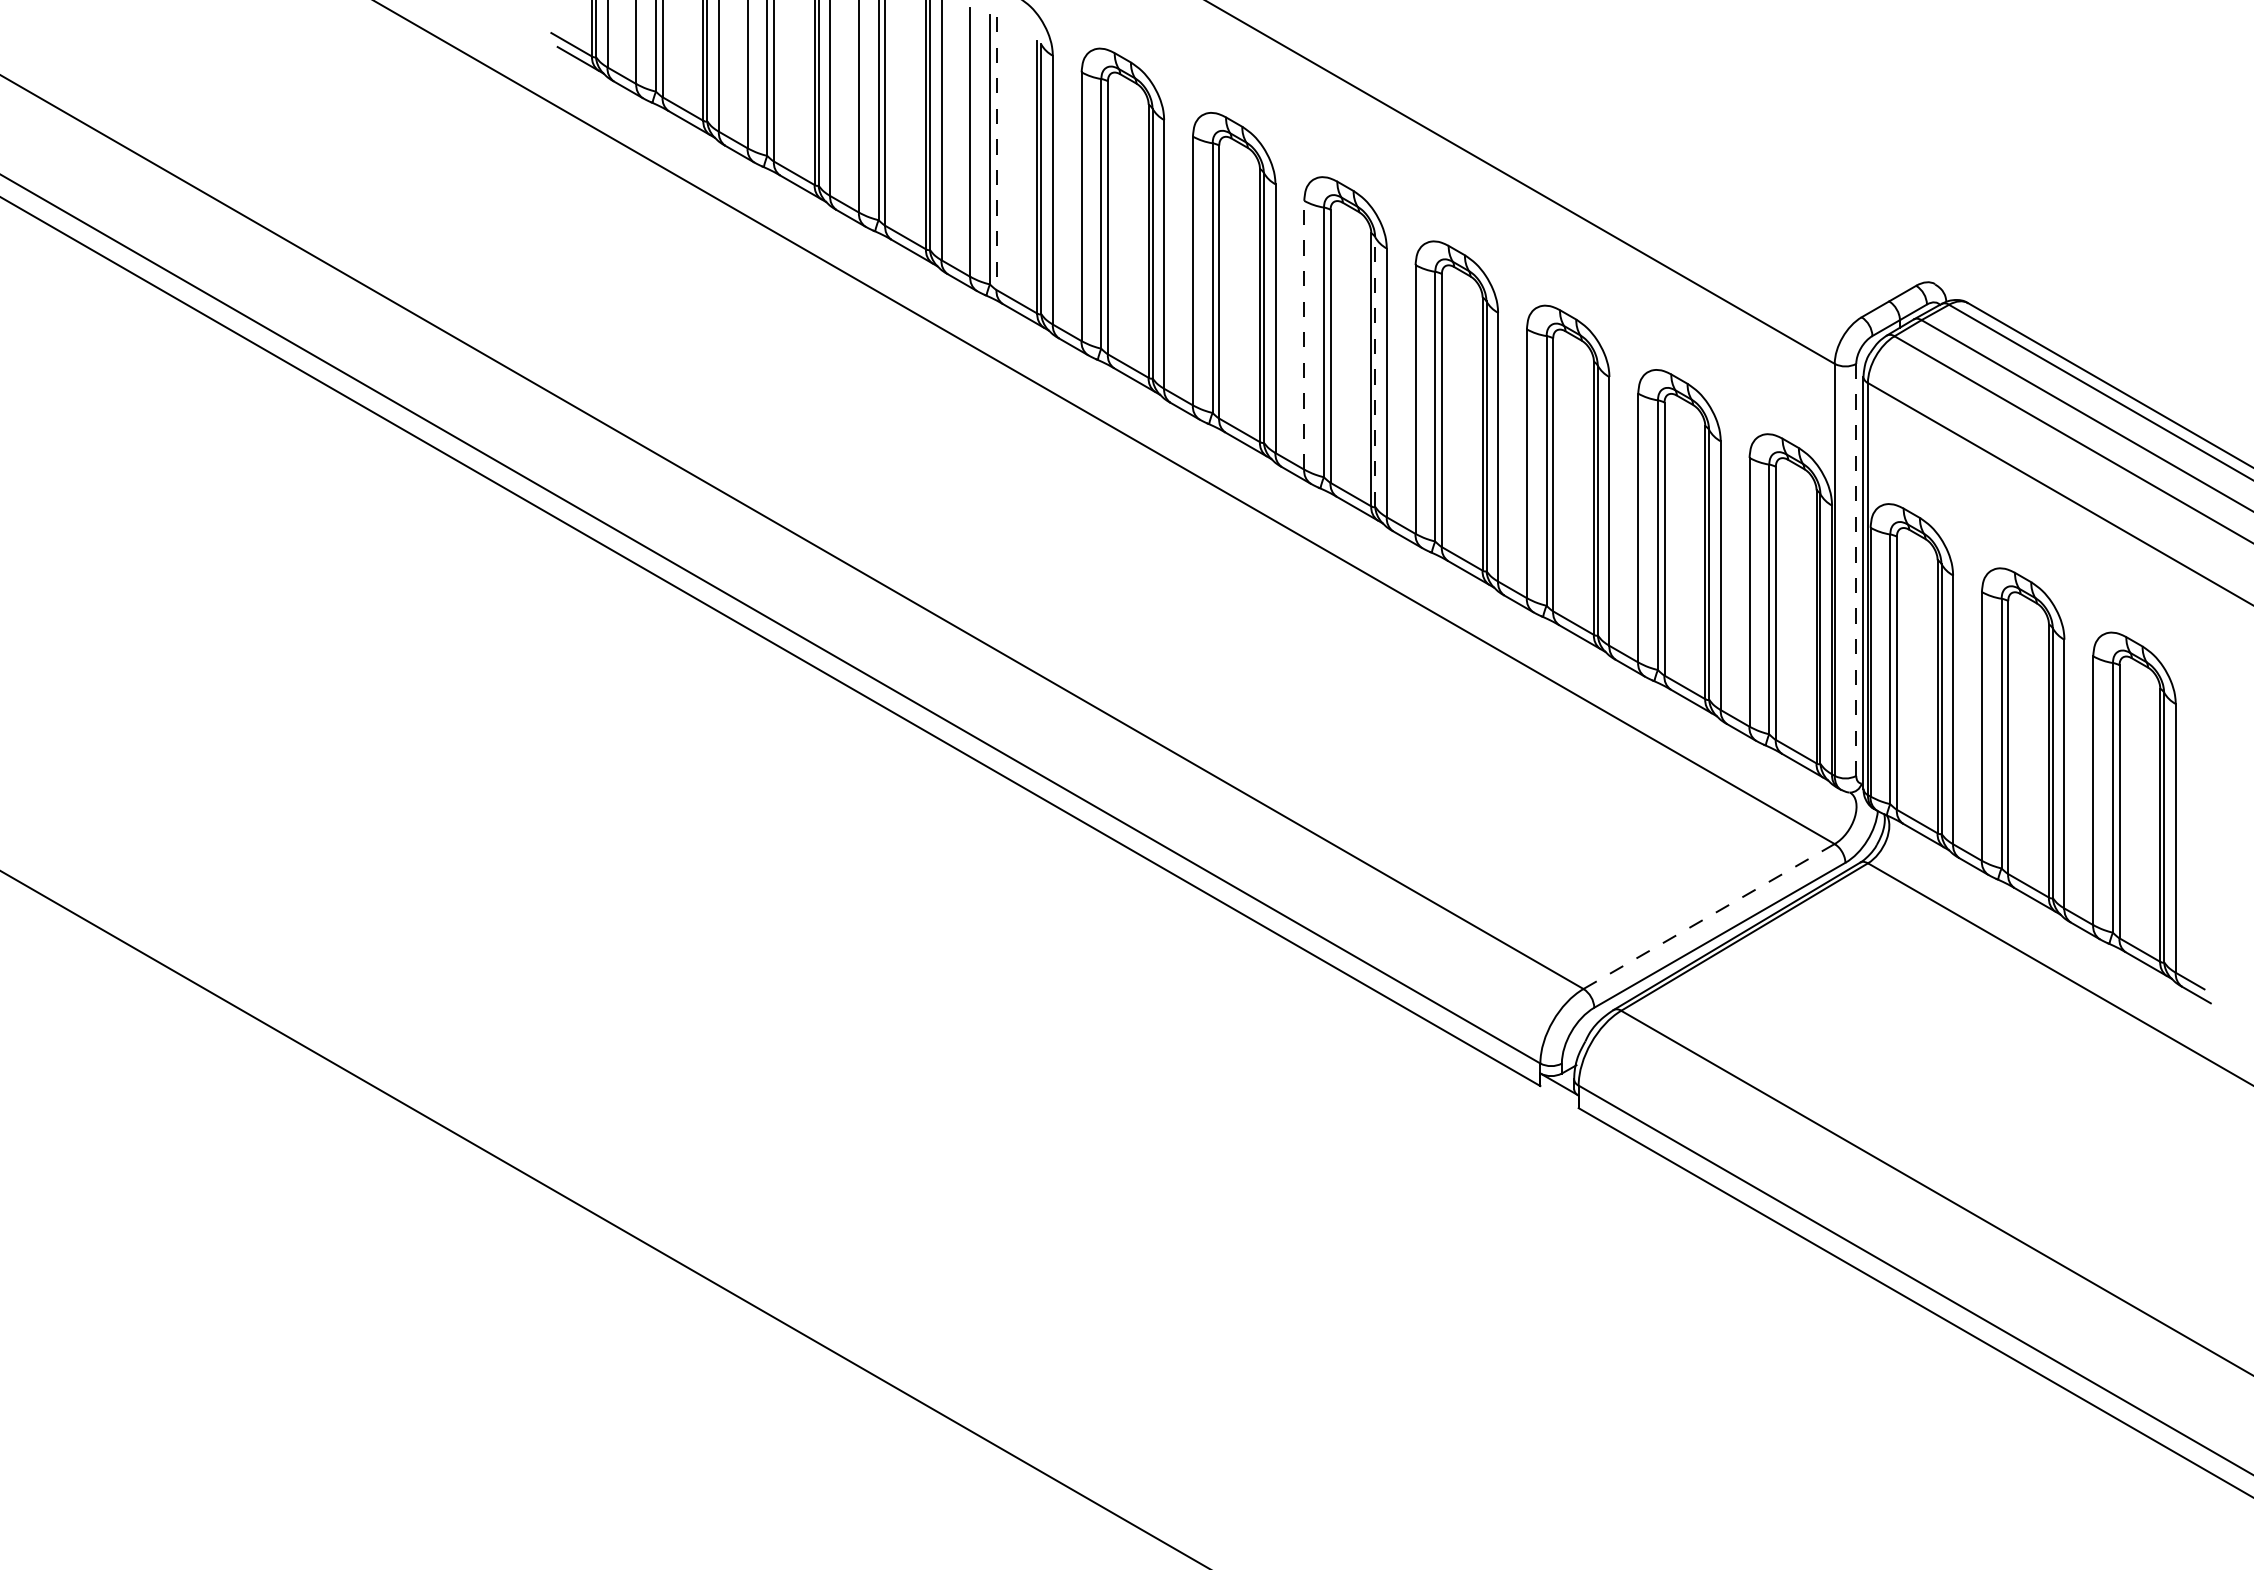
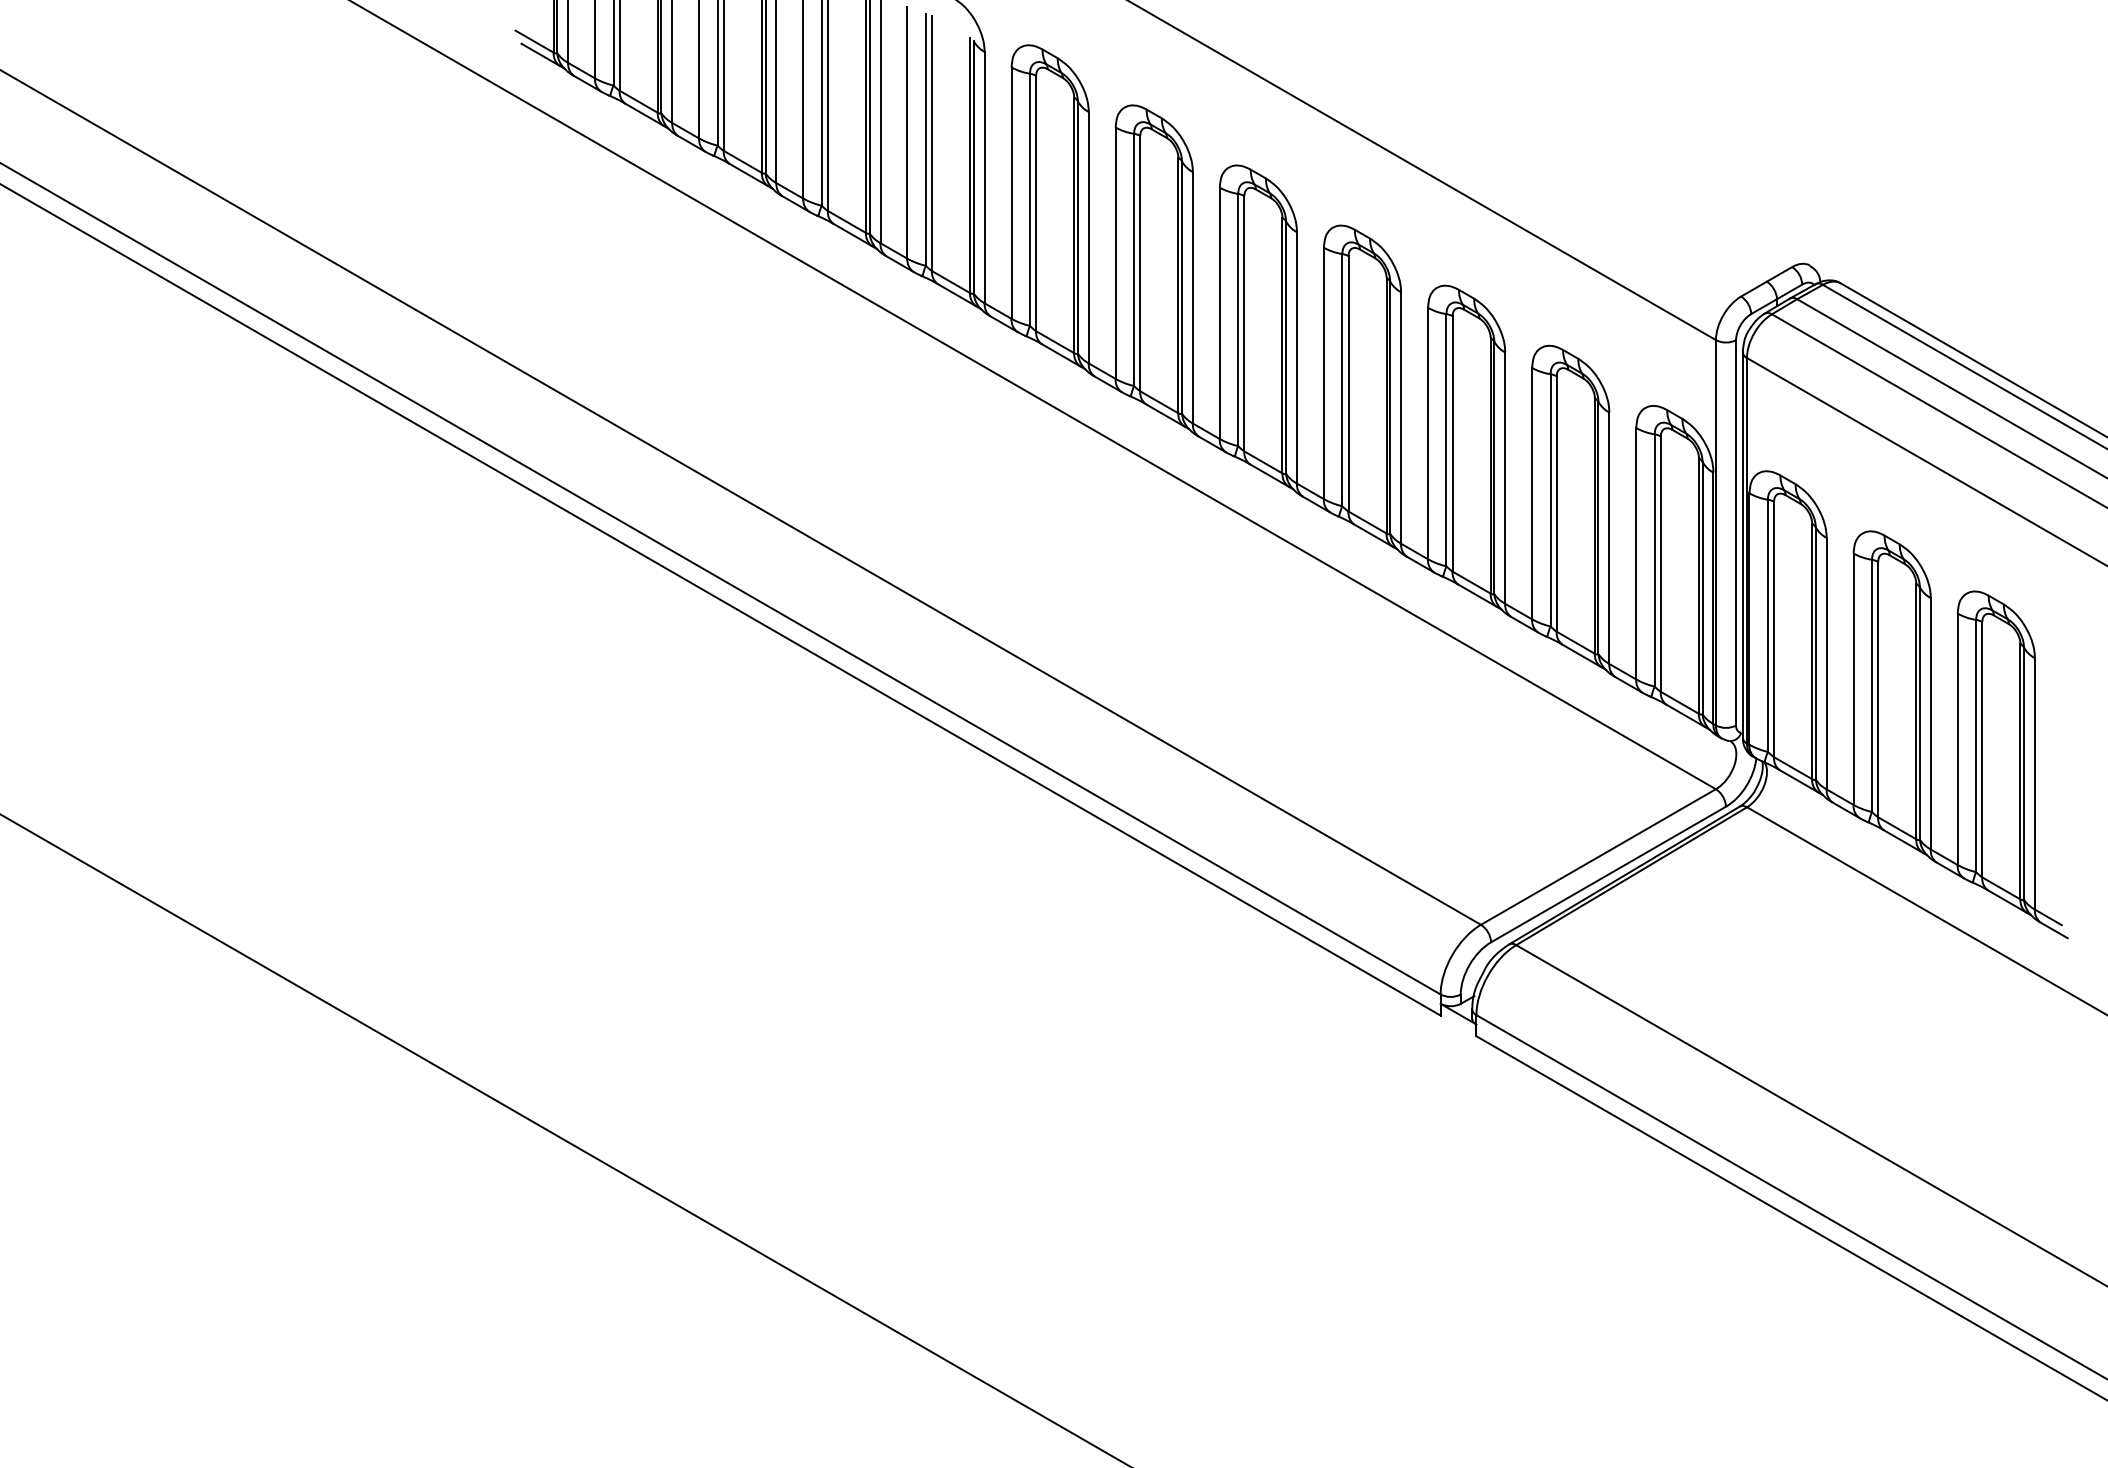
line: (996, 153) -> (931, 143), dashed -> solid
line: (1304, 334) -> (1220, 312), dashed -> solid
line: (1375, 371) -> (1286, 347), dashed -> solid
line: (1856, 570) -> (1736, 533), dashed -> solid
line: (1709, 916) -> (1598, 856), dashed -> solid

